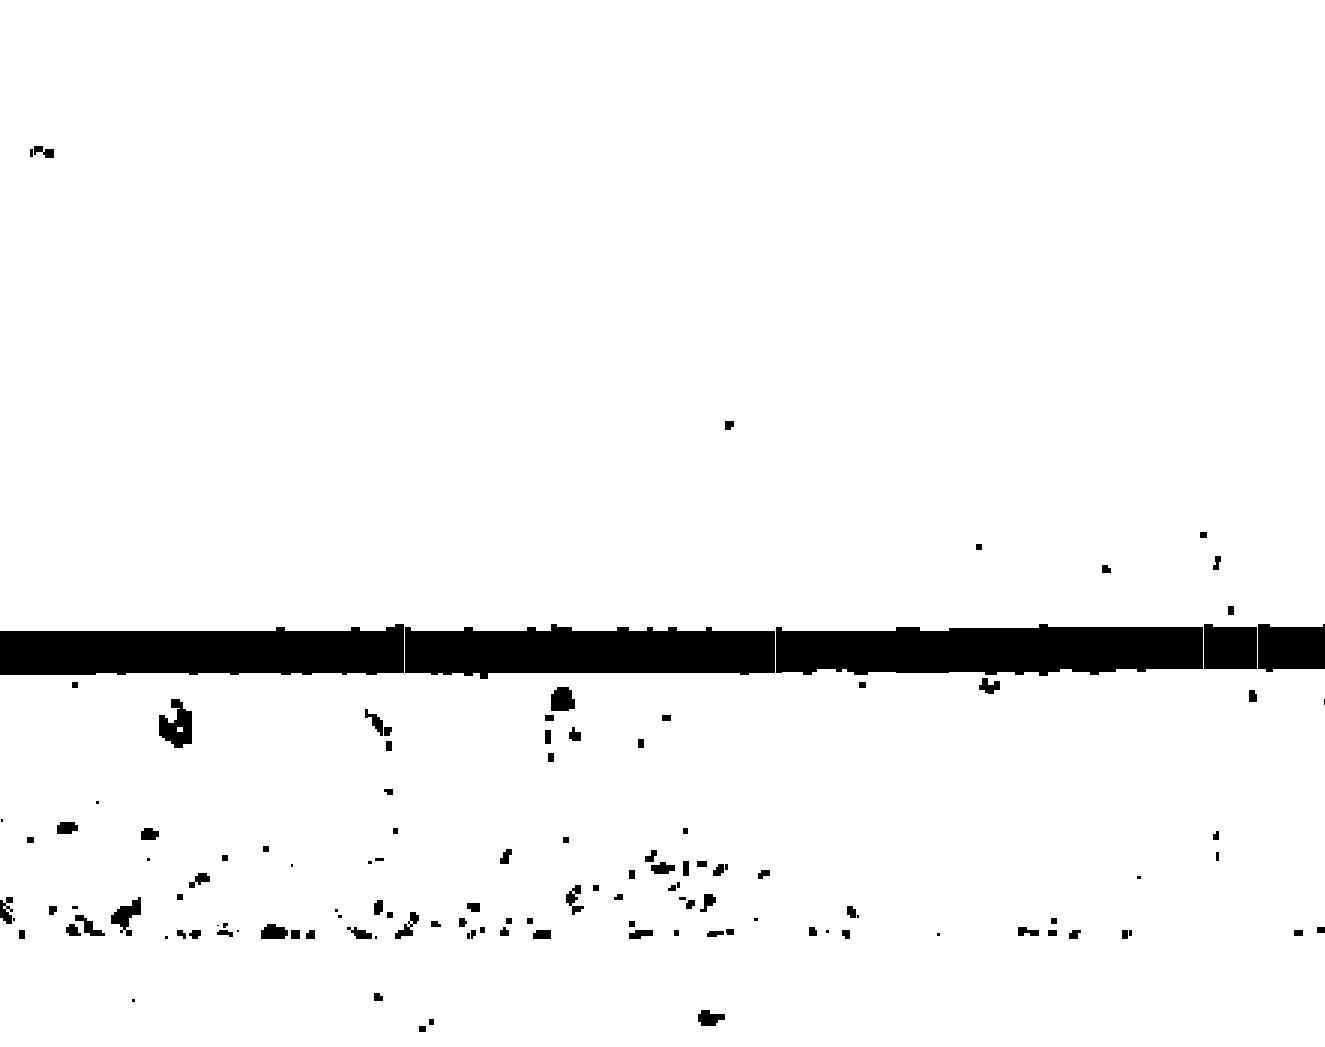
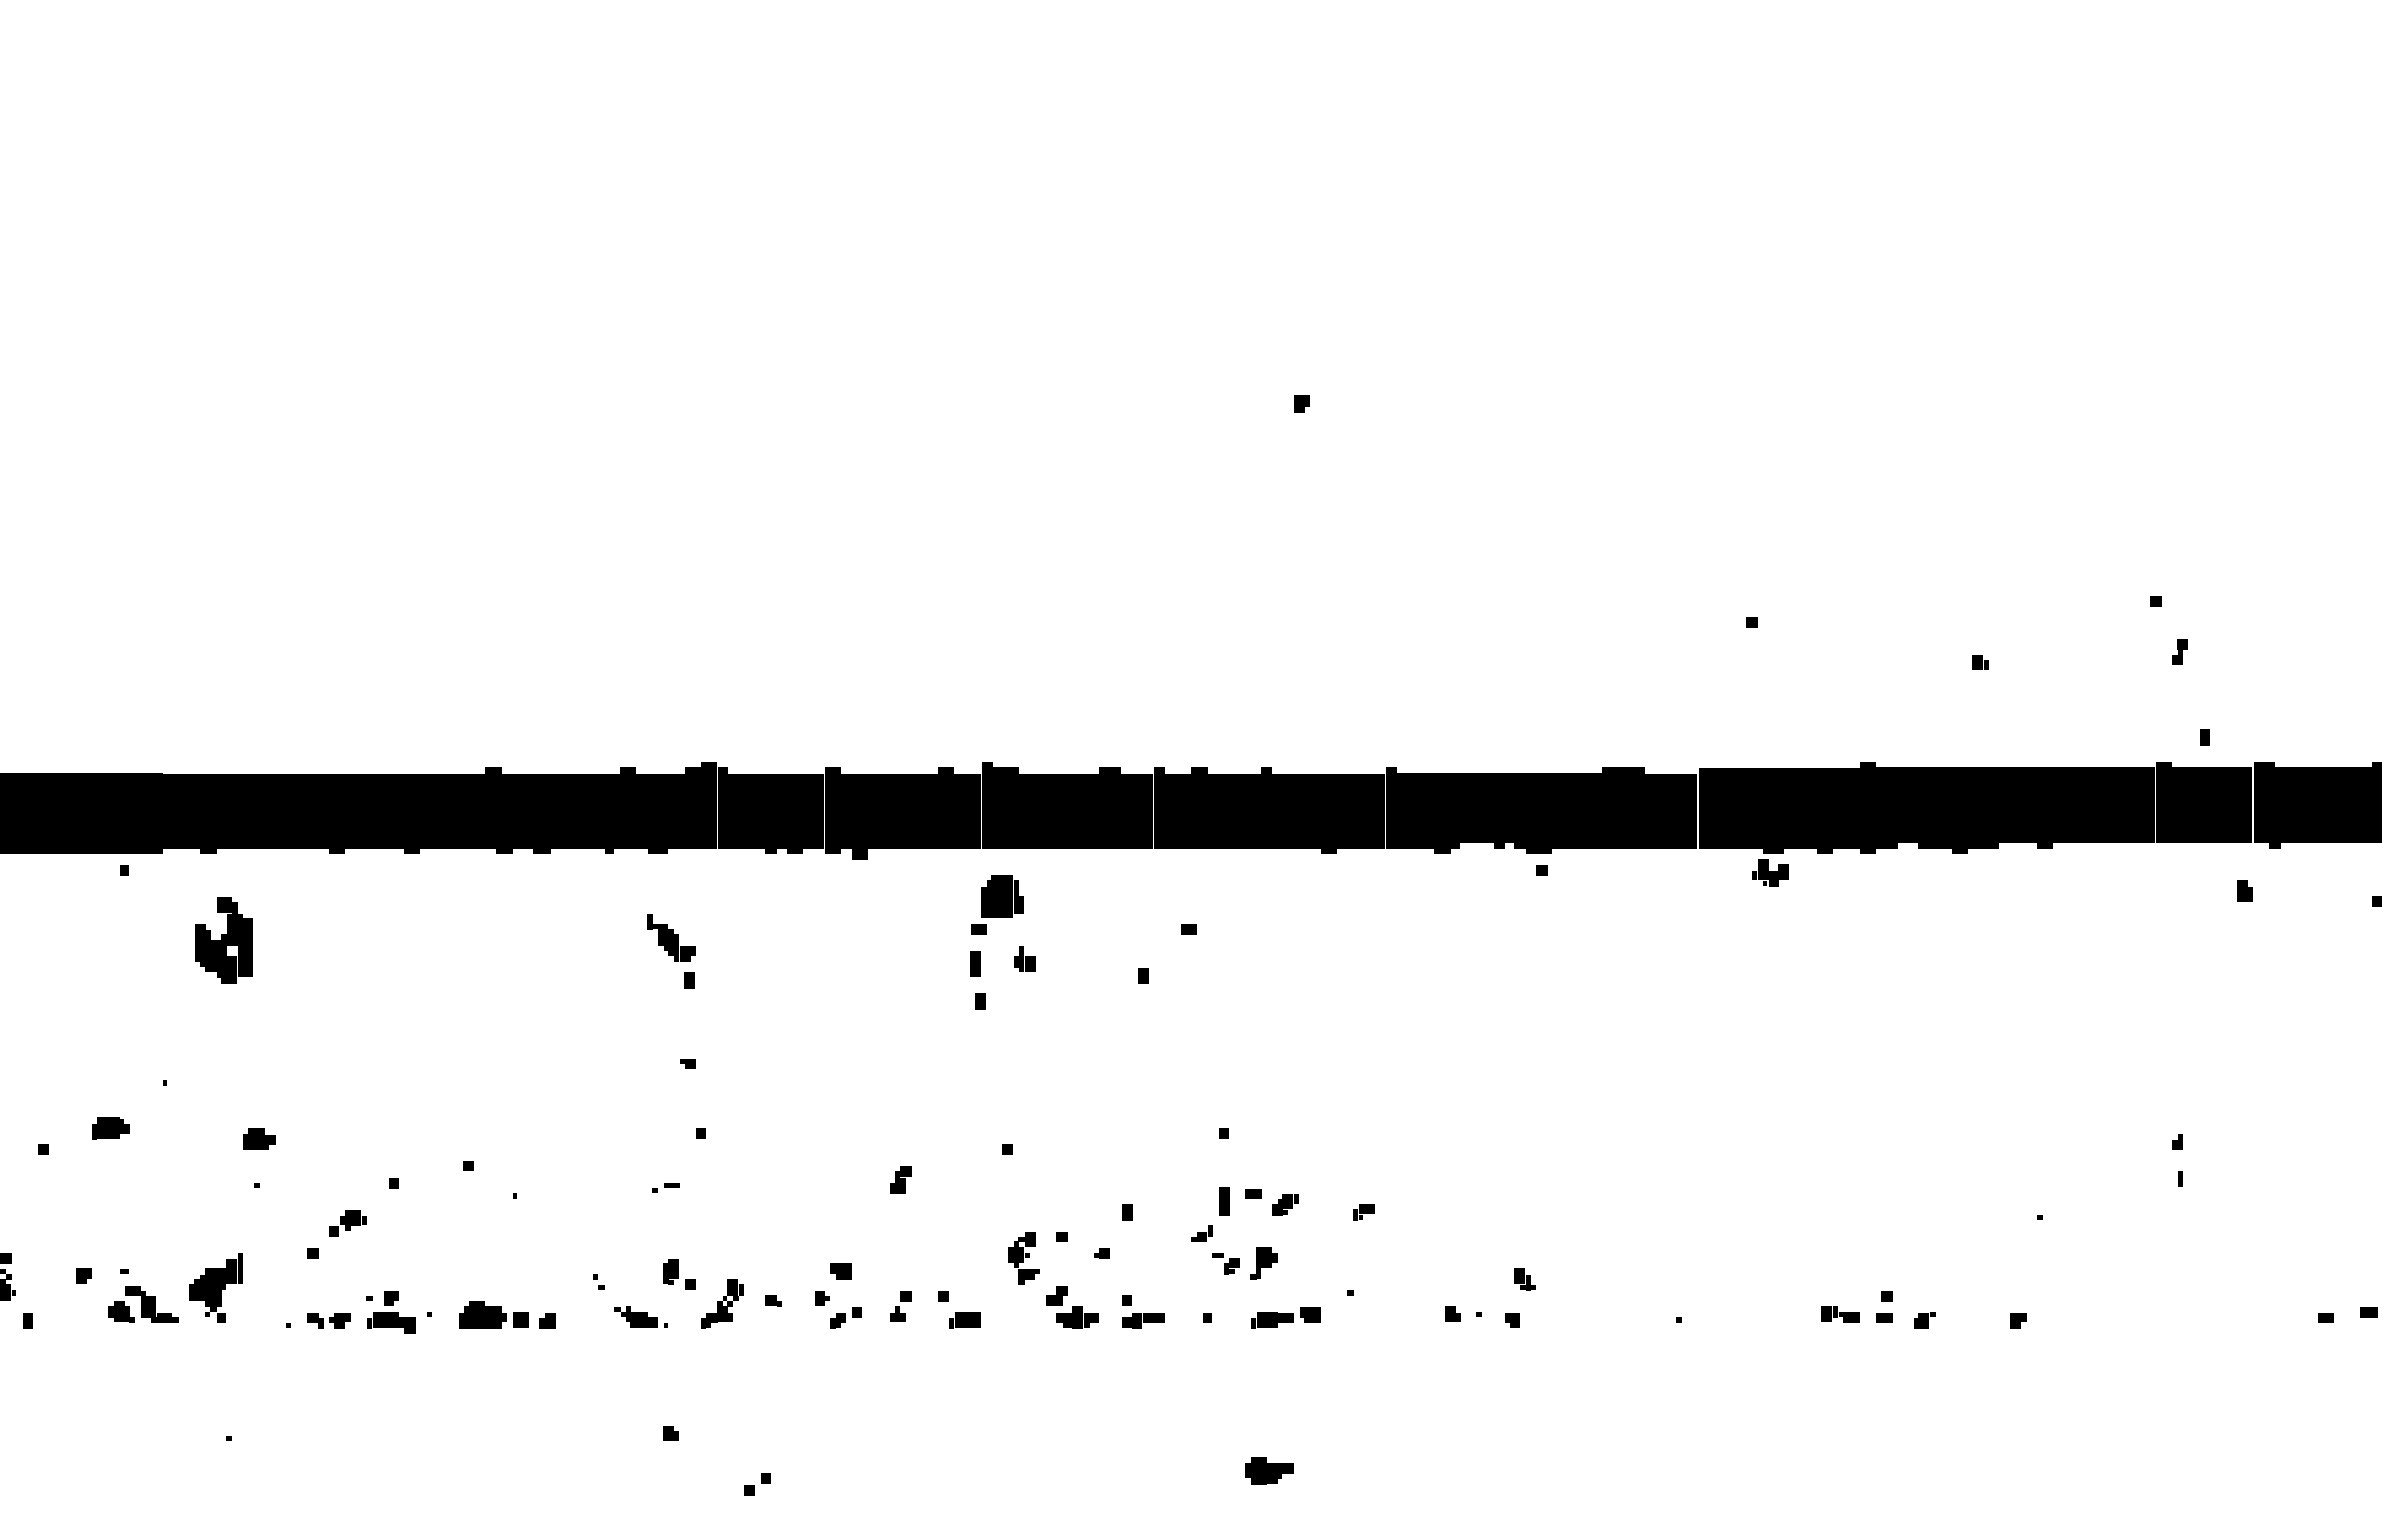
part: (175, 723) -> (224, 940), moved
part: (659, 861) -> (1072, 1305), moved
part: (227, 929) -> (398, 1311), size x1.67
part: (720, 932) -> (1286, 1316), size x1.43

